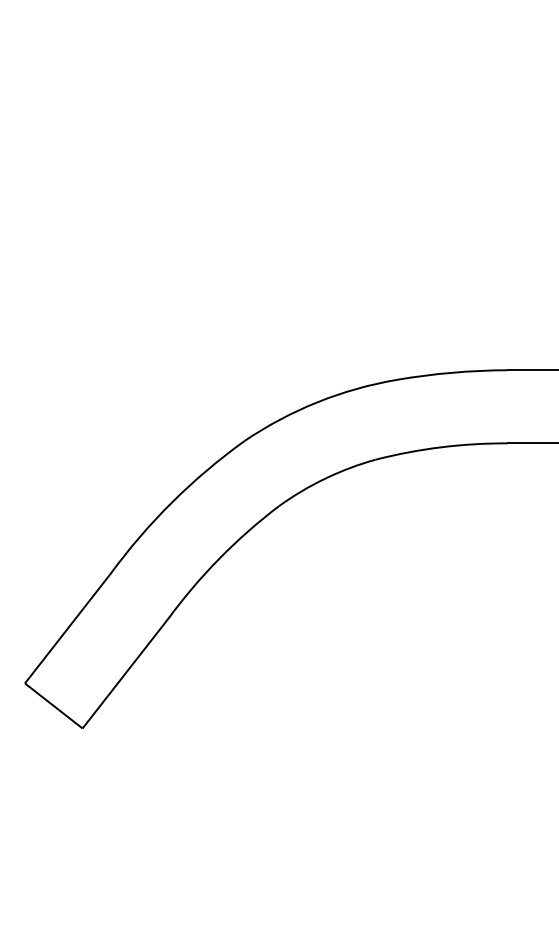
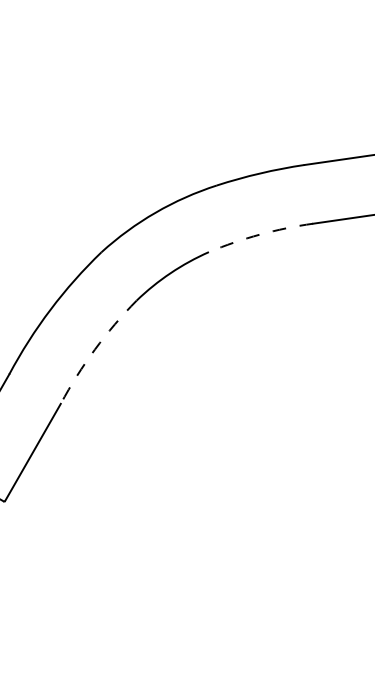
arc: (441, 447) -> (260, 234), solid -> dashed
arc: (219, 558) -> (94, 349), solid -> dashed

